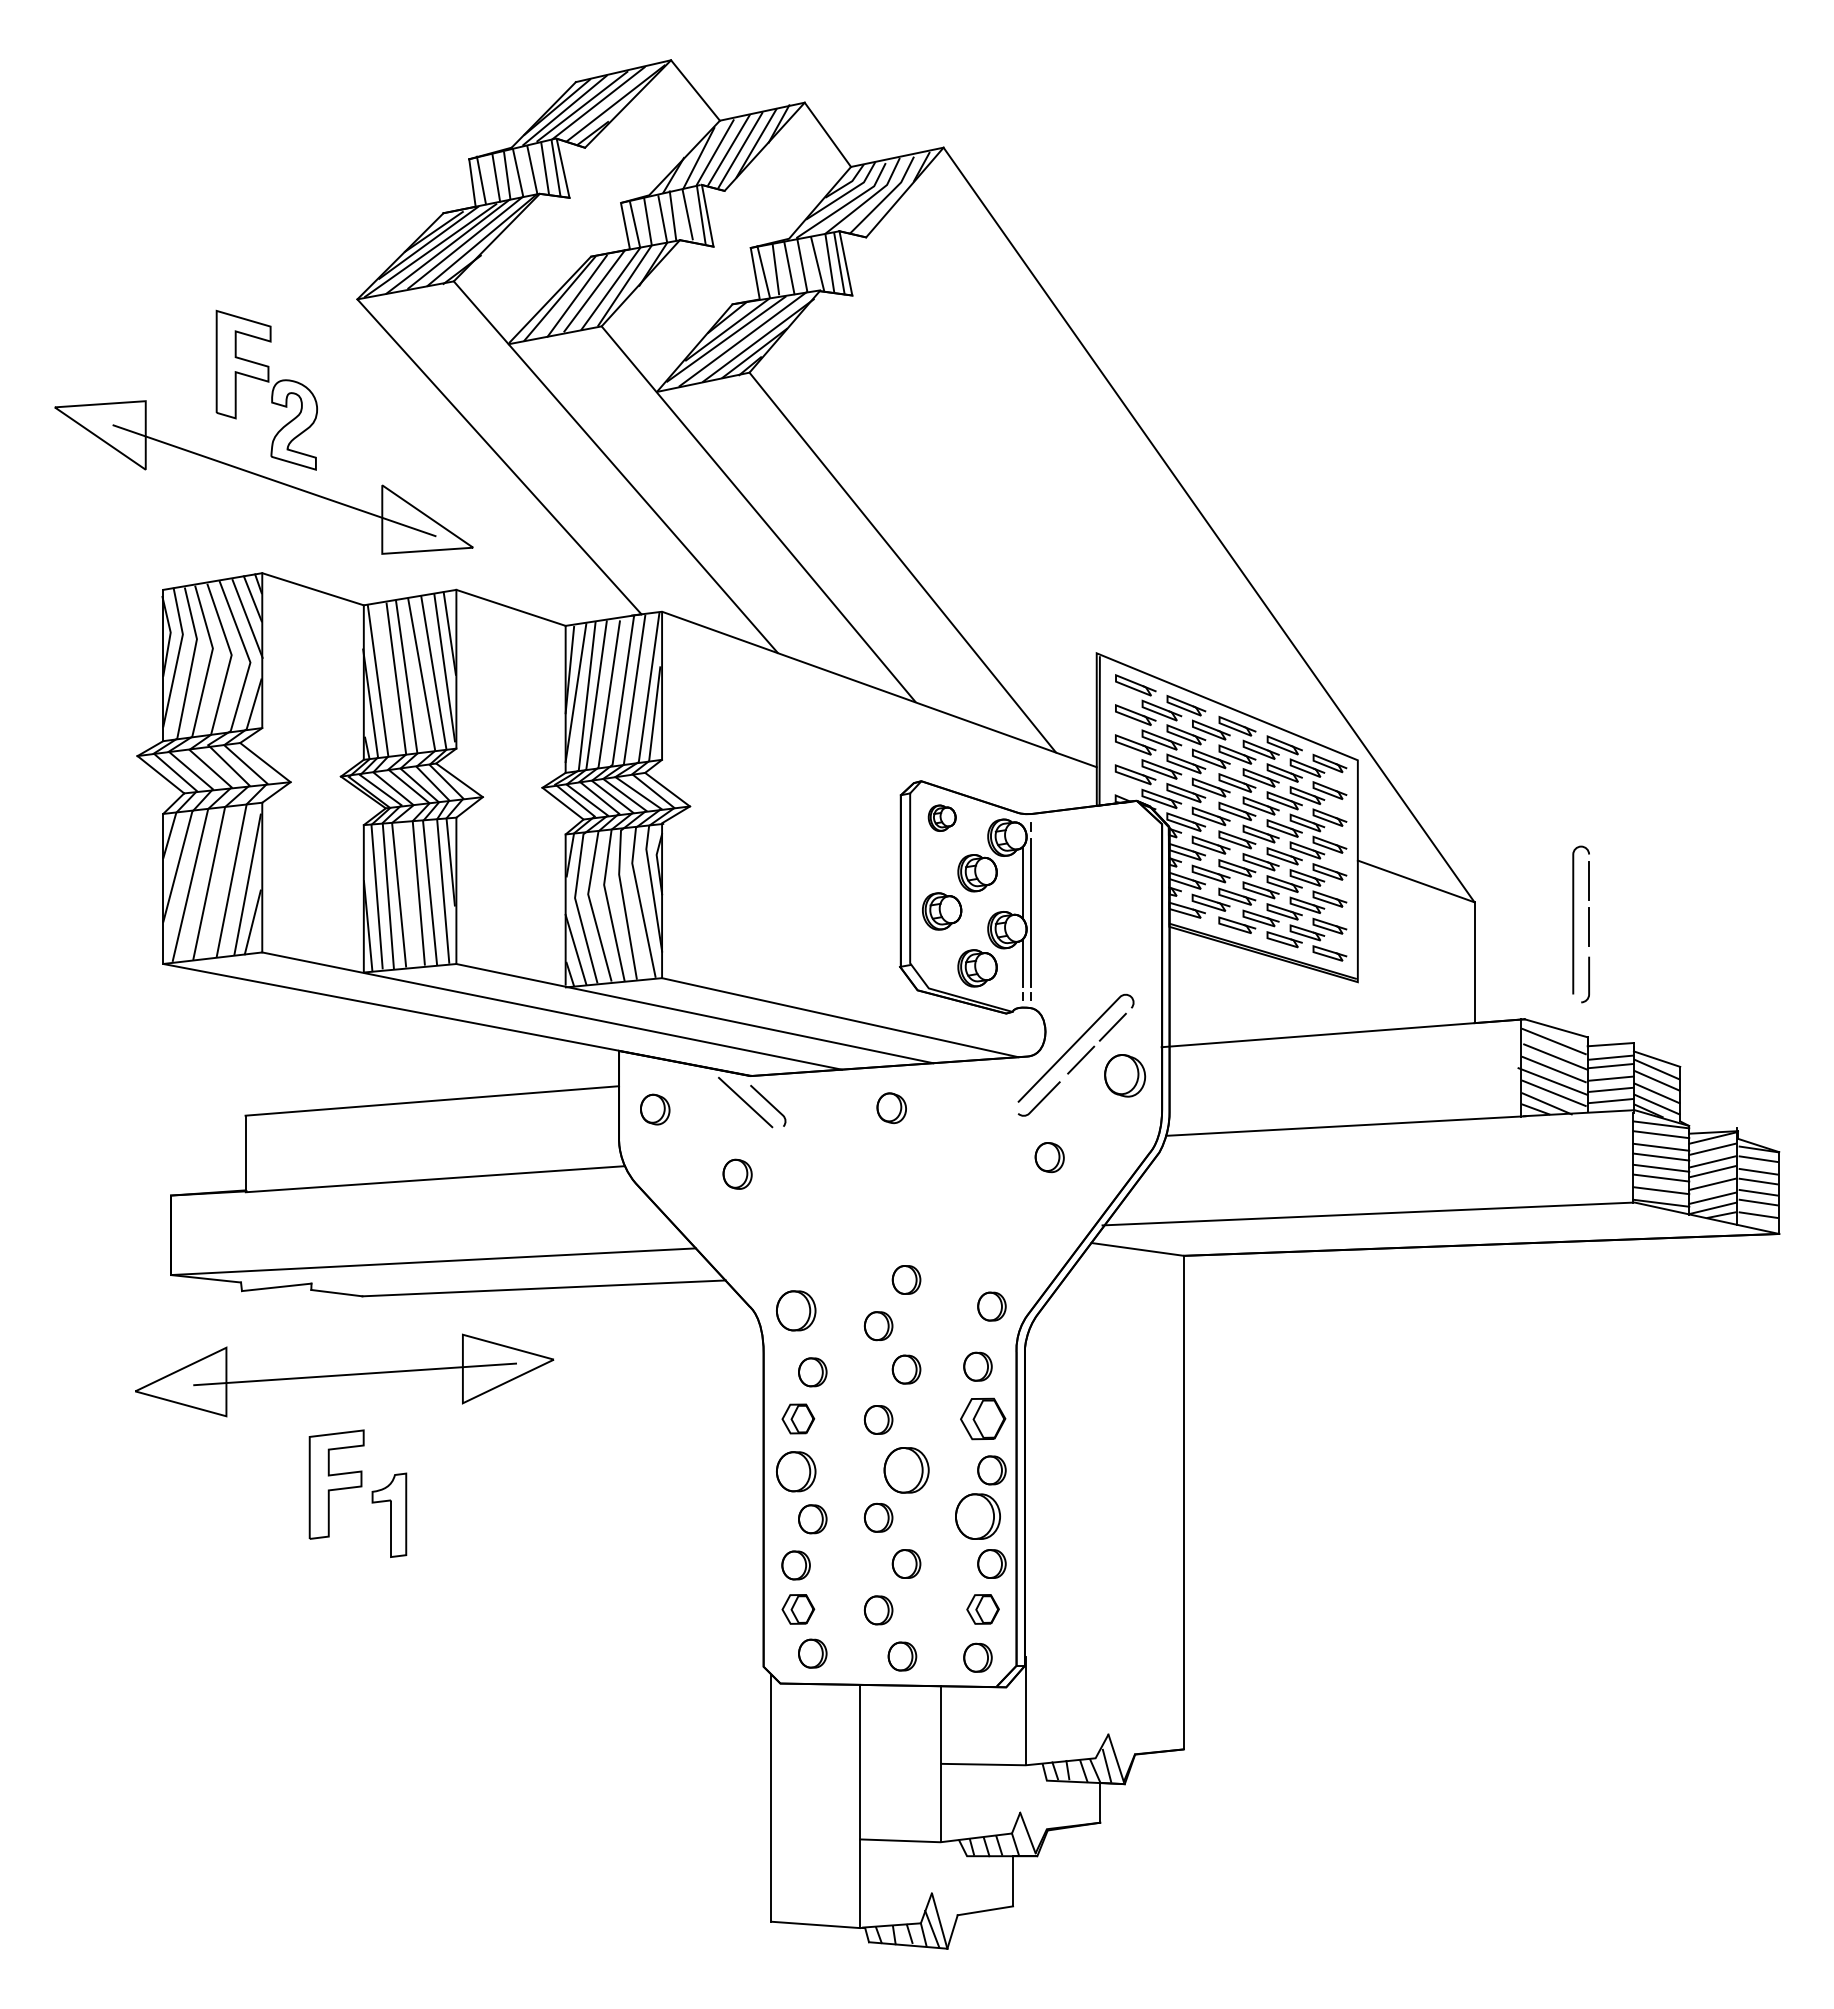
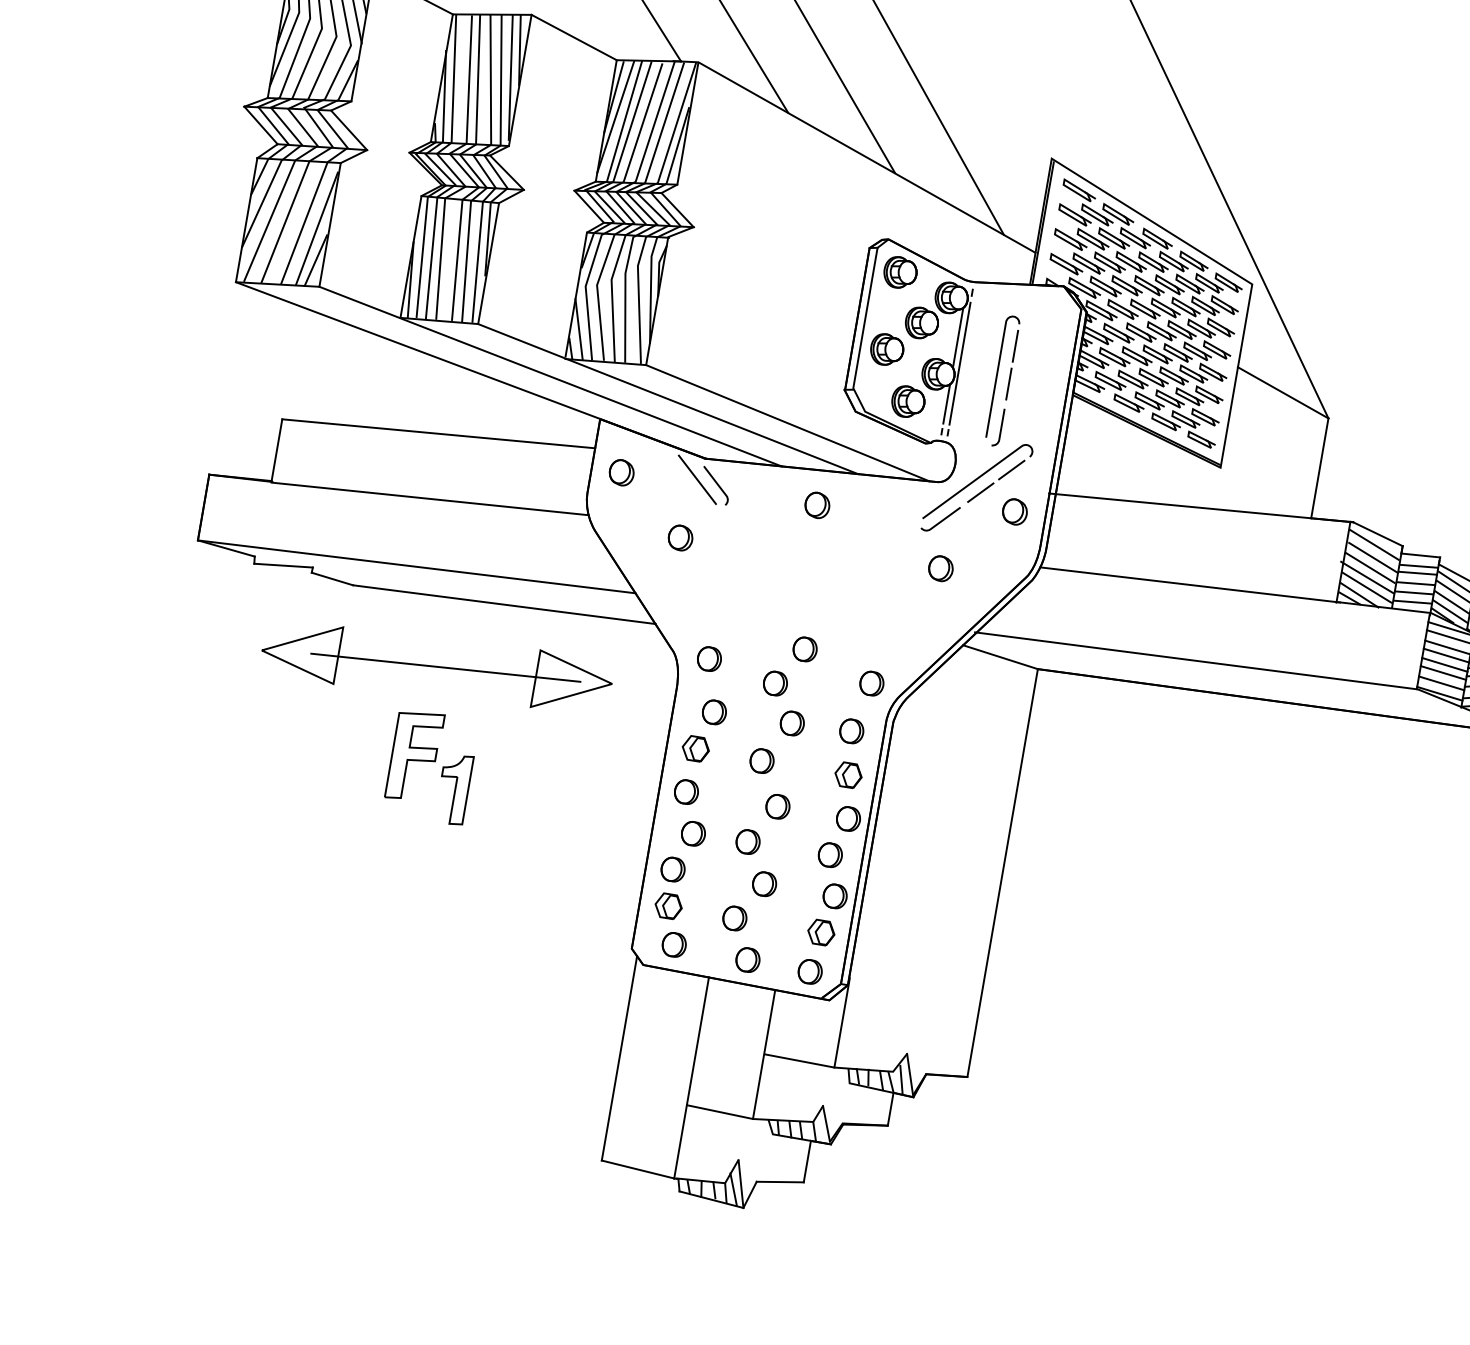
part: (942, 818) -> (900, 273), size x1.43
part: (1580, 924) -> (1002, 380), moved
part: (1125, 1075) -> (1015, 511), size x0.71
part: (795, 1310) -> (708, 658), size x0.71
part: (982, 1418) -> (848, 774), size x0.71
part: (344, 1445) -> (426, 725), moved
part: (906, 1470) -> (777, 806), size x0.62
part: (795, 1471) -> (686, 791), size x0.71
part: (977, 1516) -> (830, 855), size x0.62

